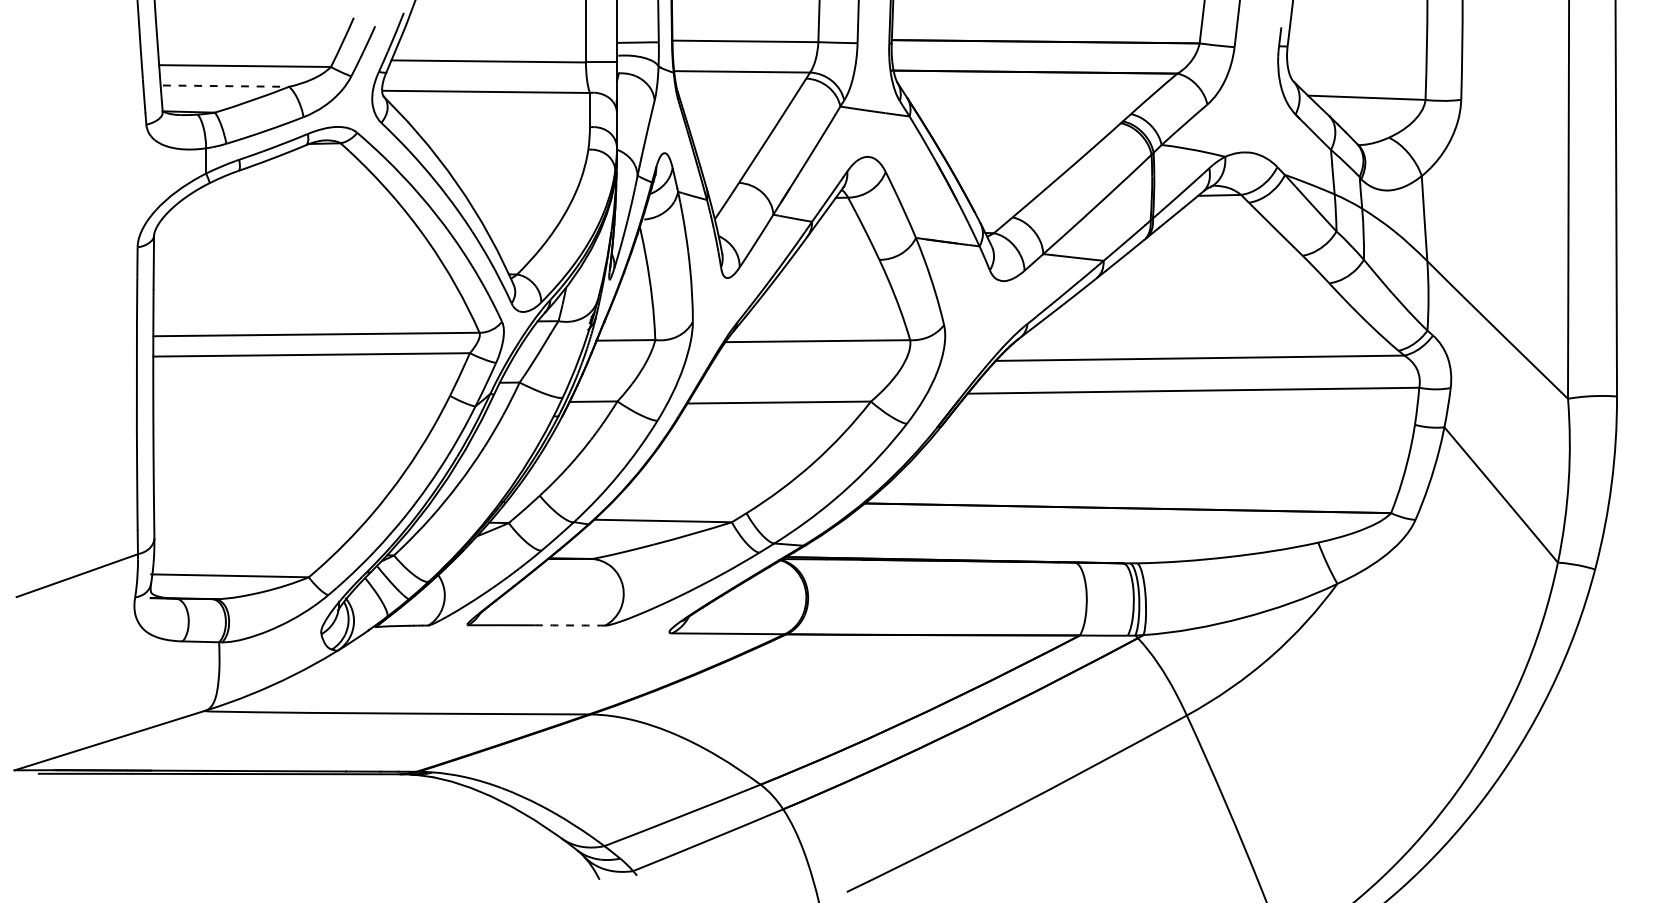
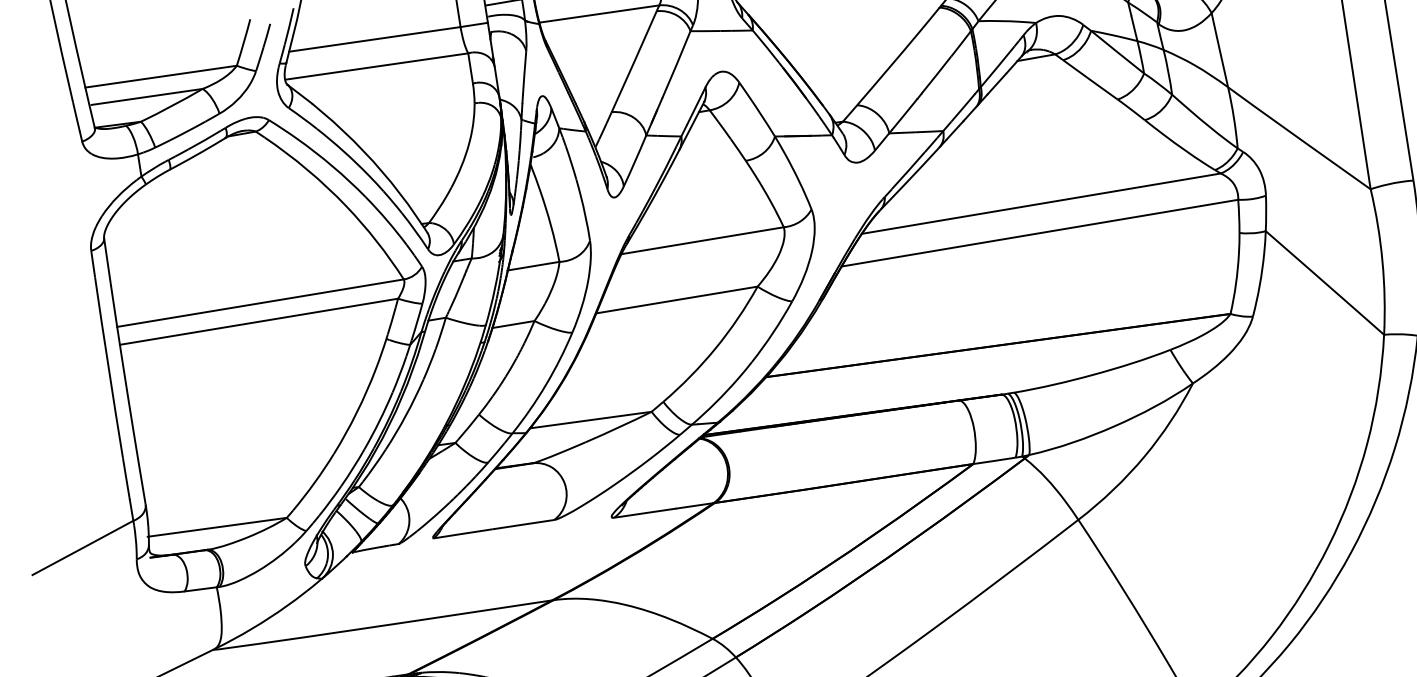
line: (226, 86) -> (147, 97), dashed -> solid
arc: (569, 625) -> (522, 524), dashed -> solid

